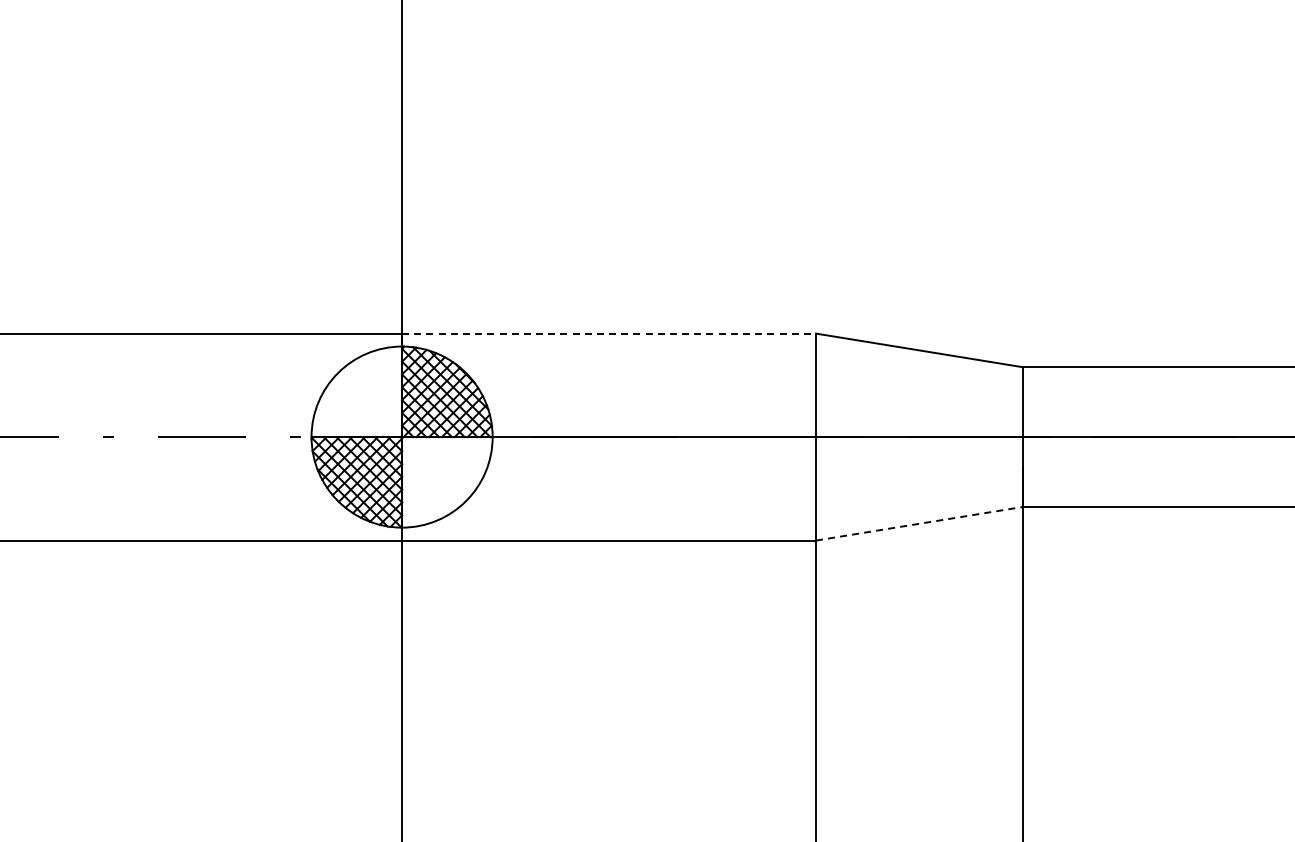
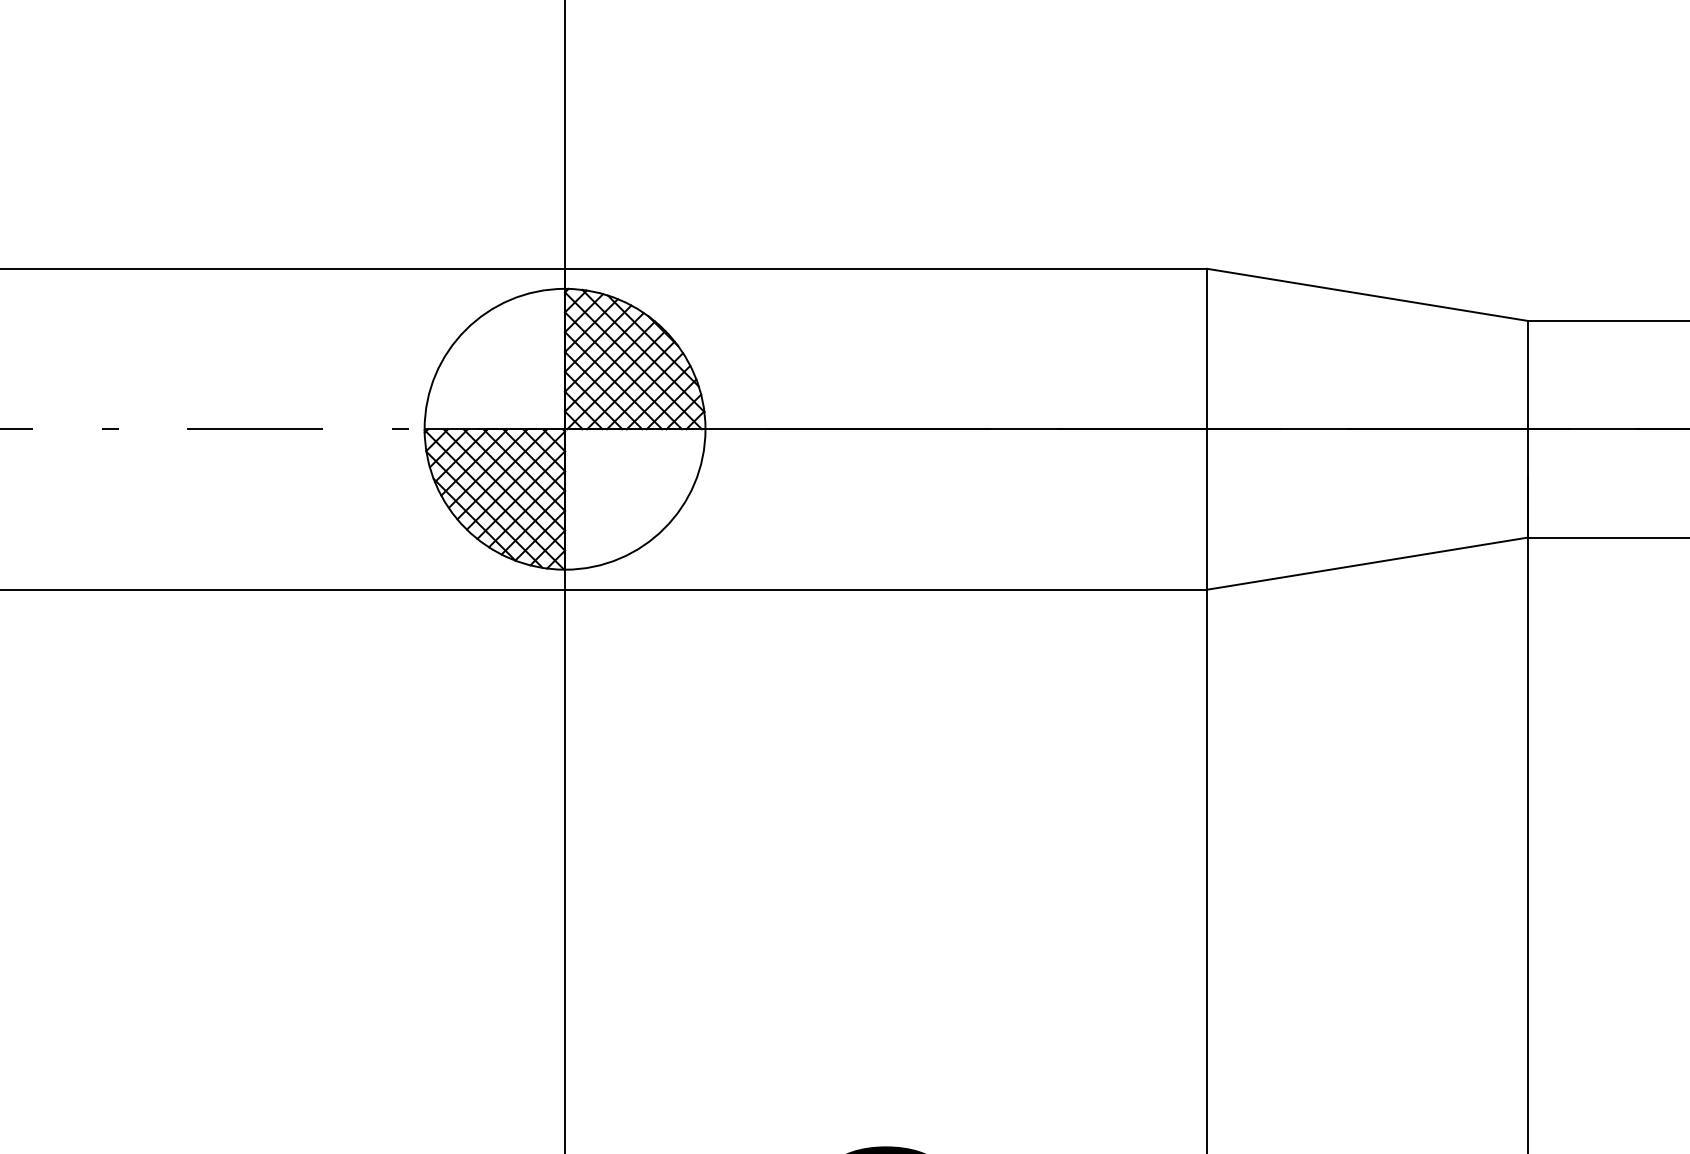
line: (609, 333) -> (886, 268), dashed -> solid
line: (919, 523) -> (1367, 563), dashed -> solid

